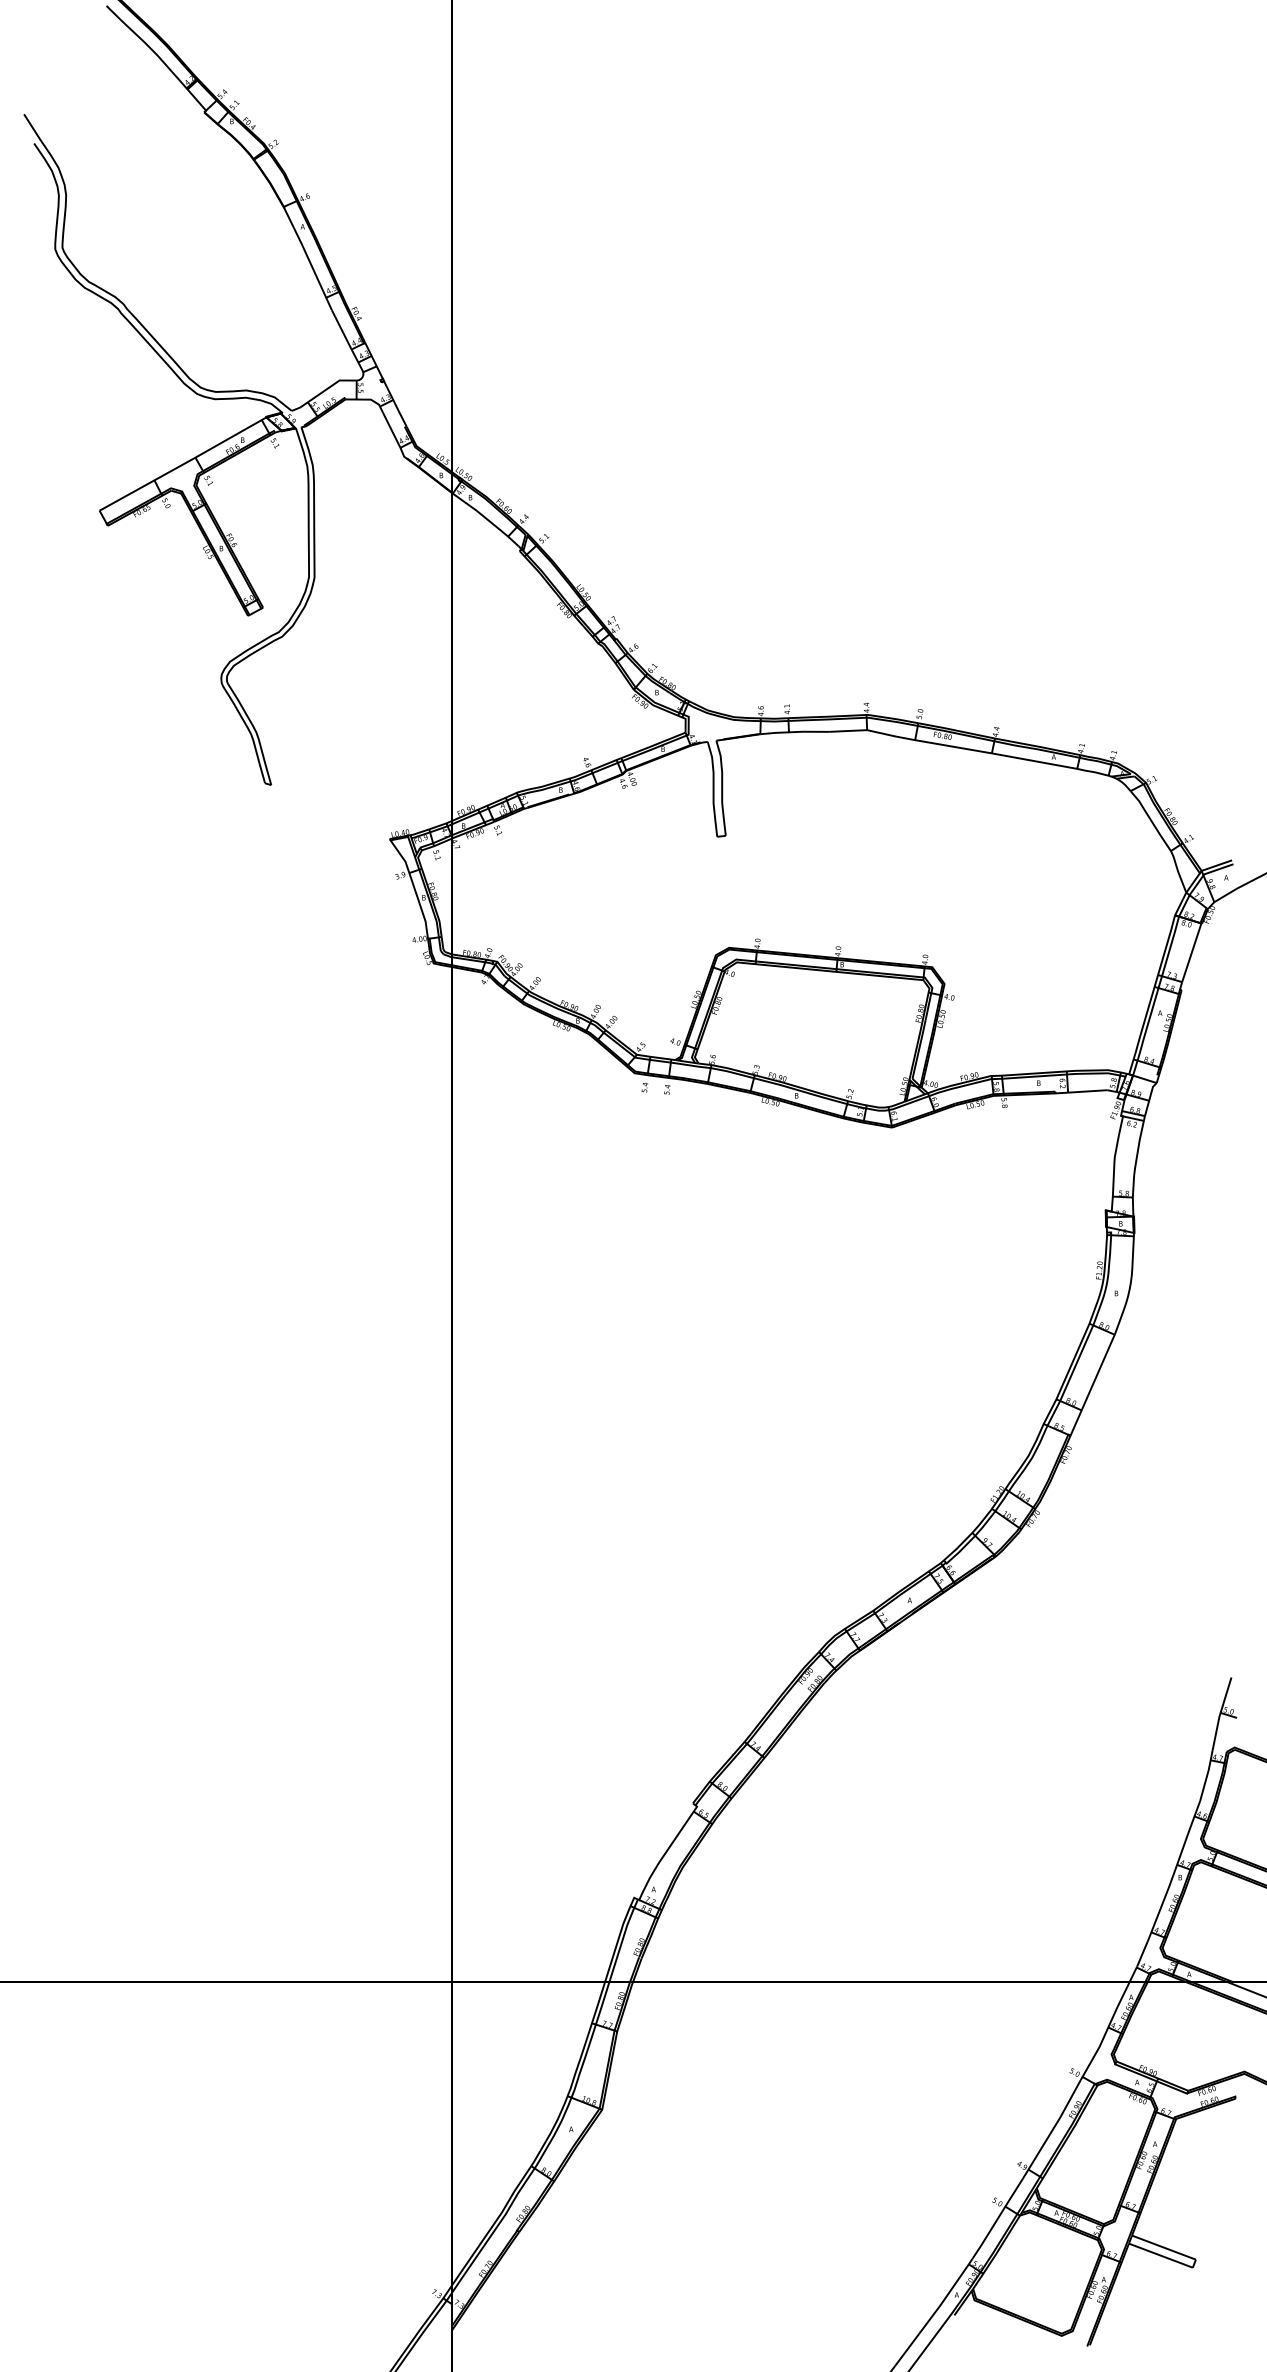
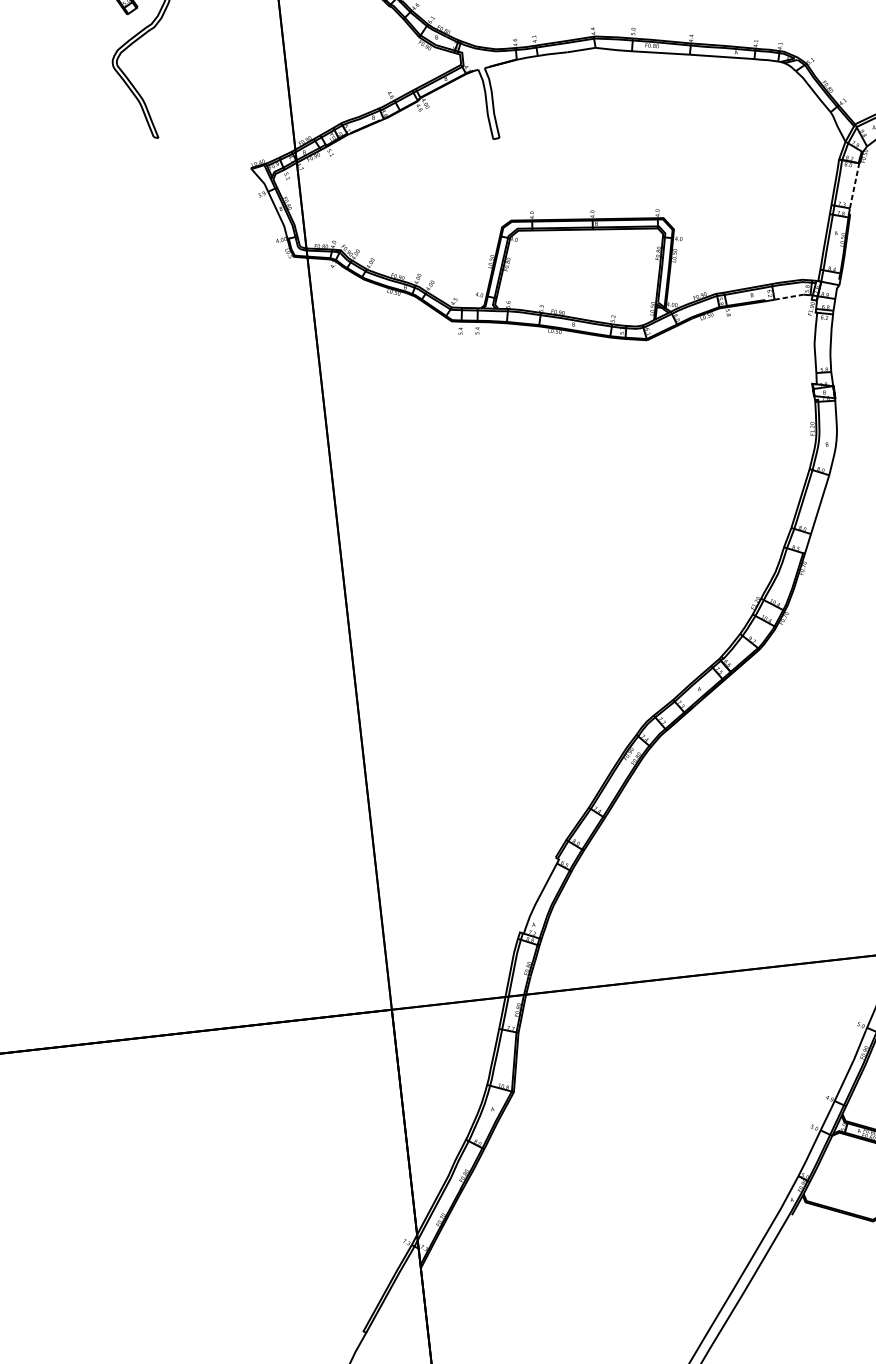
line: (1192, 951) -> (855, 184), solid -> dashed
line: (1087, 1091) -> (788, 297), solid -> dashed

